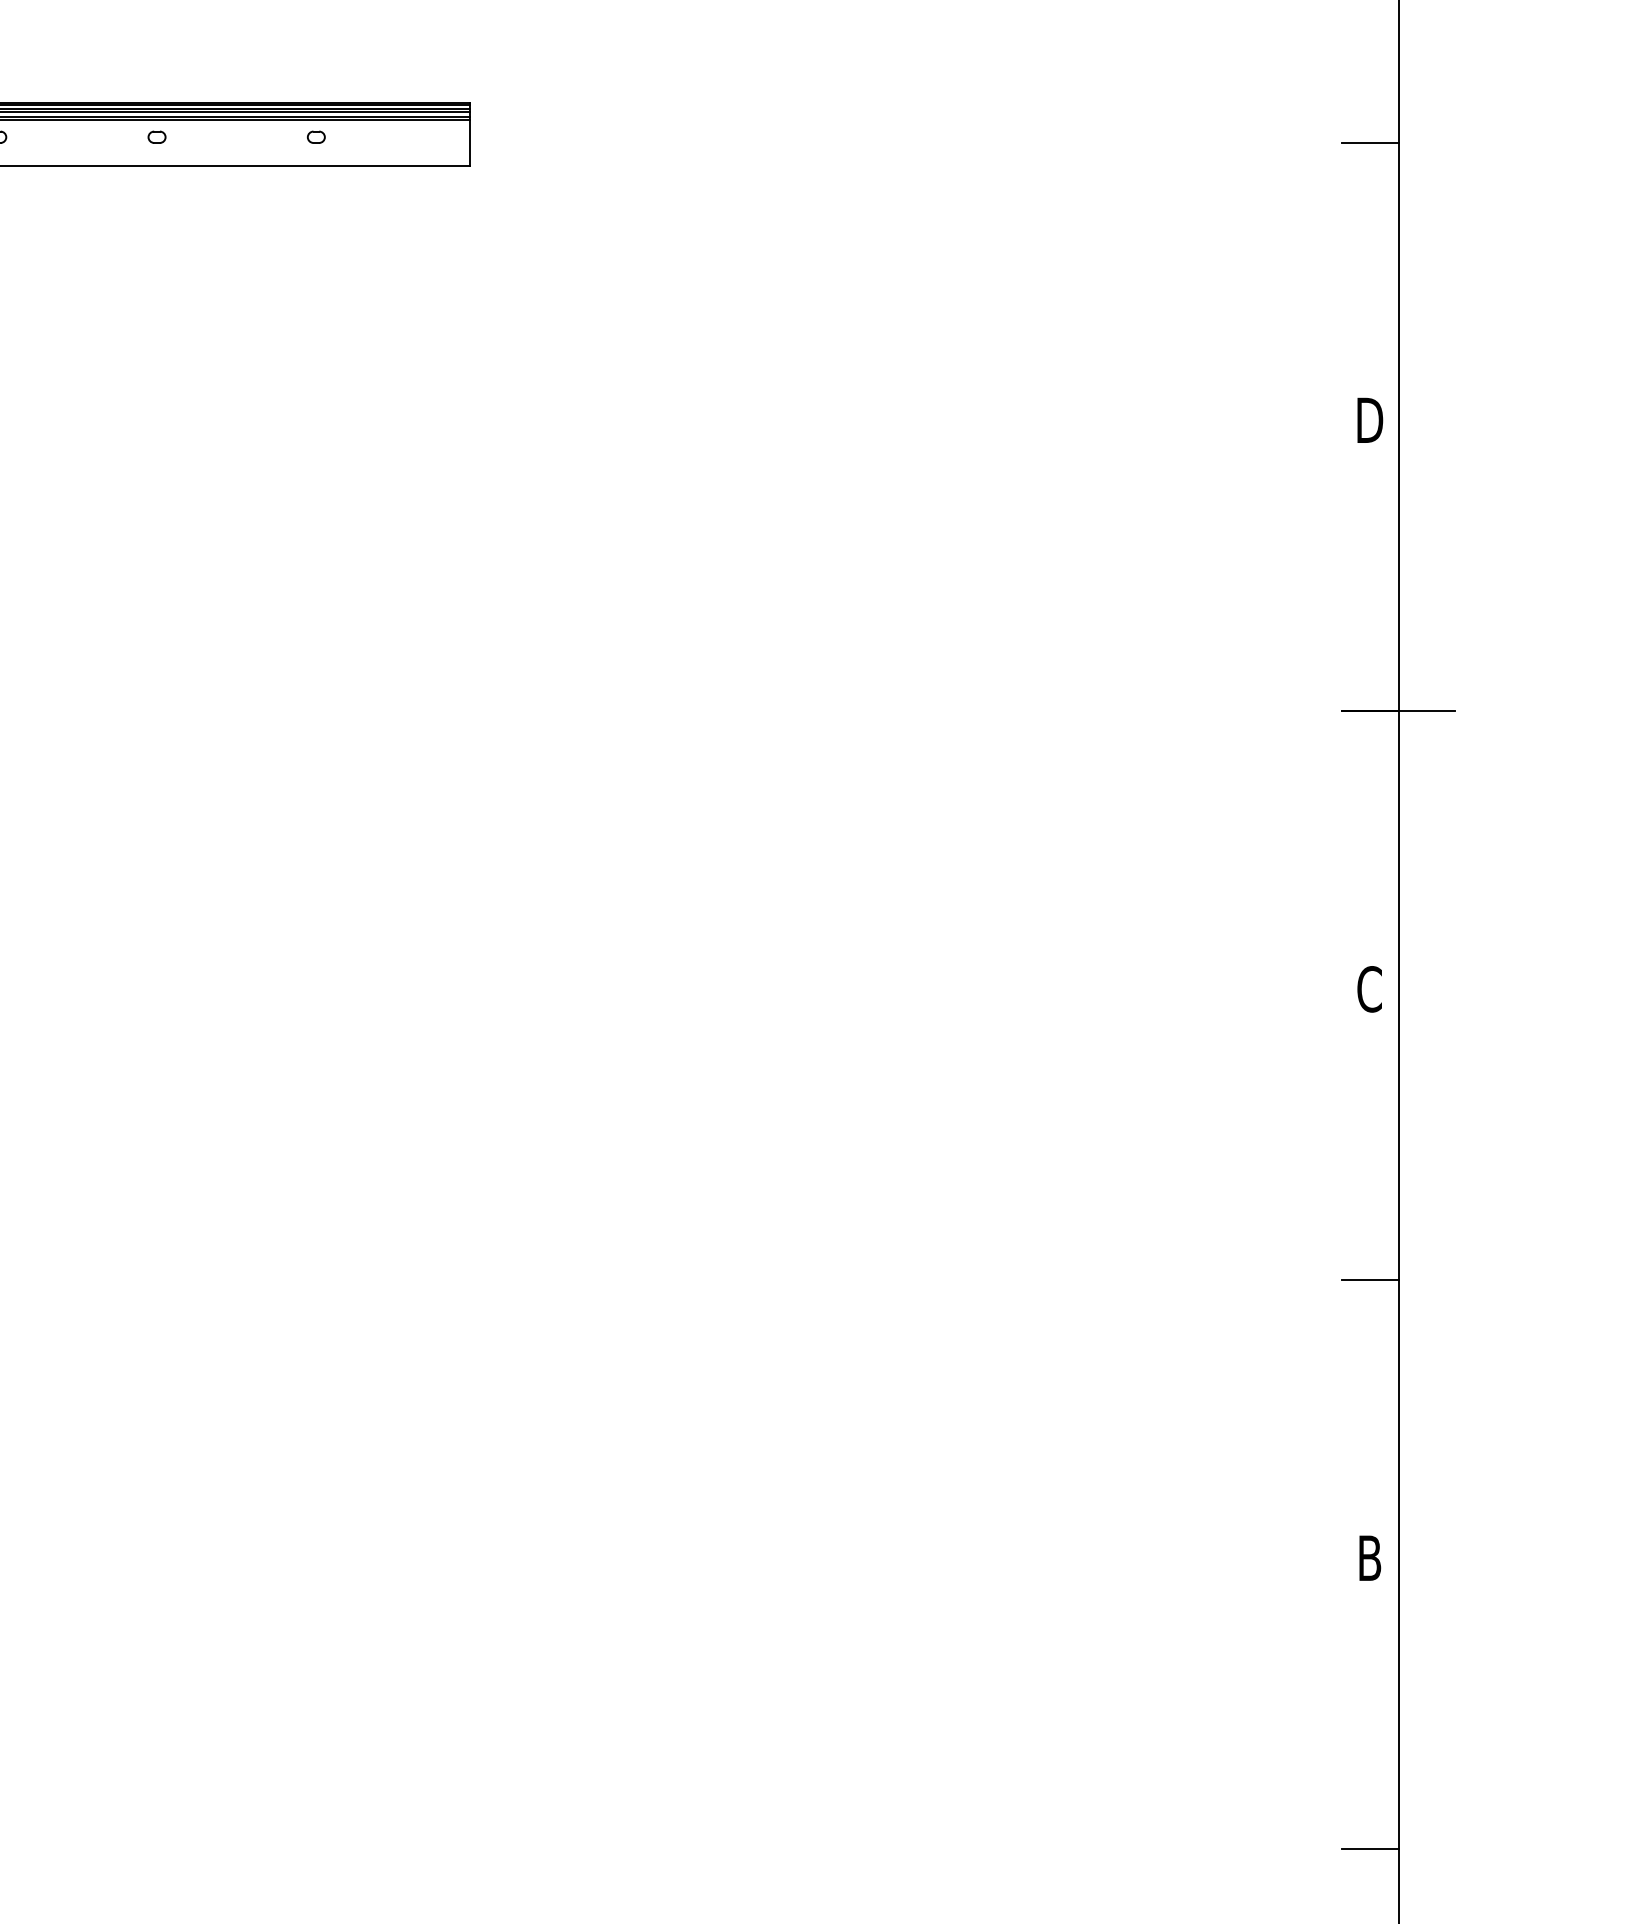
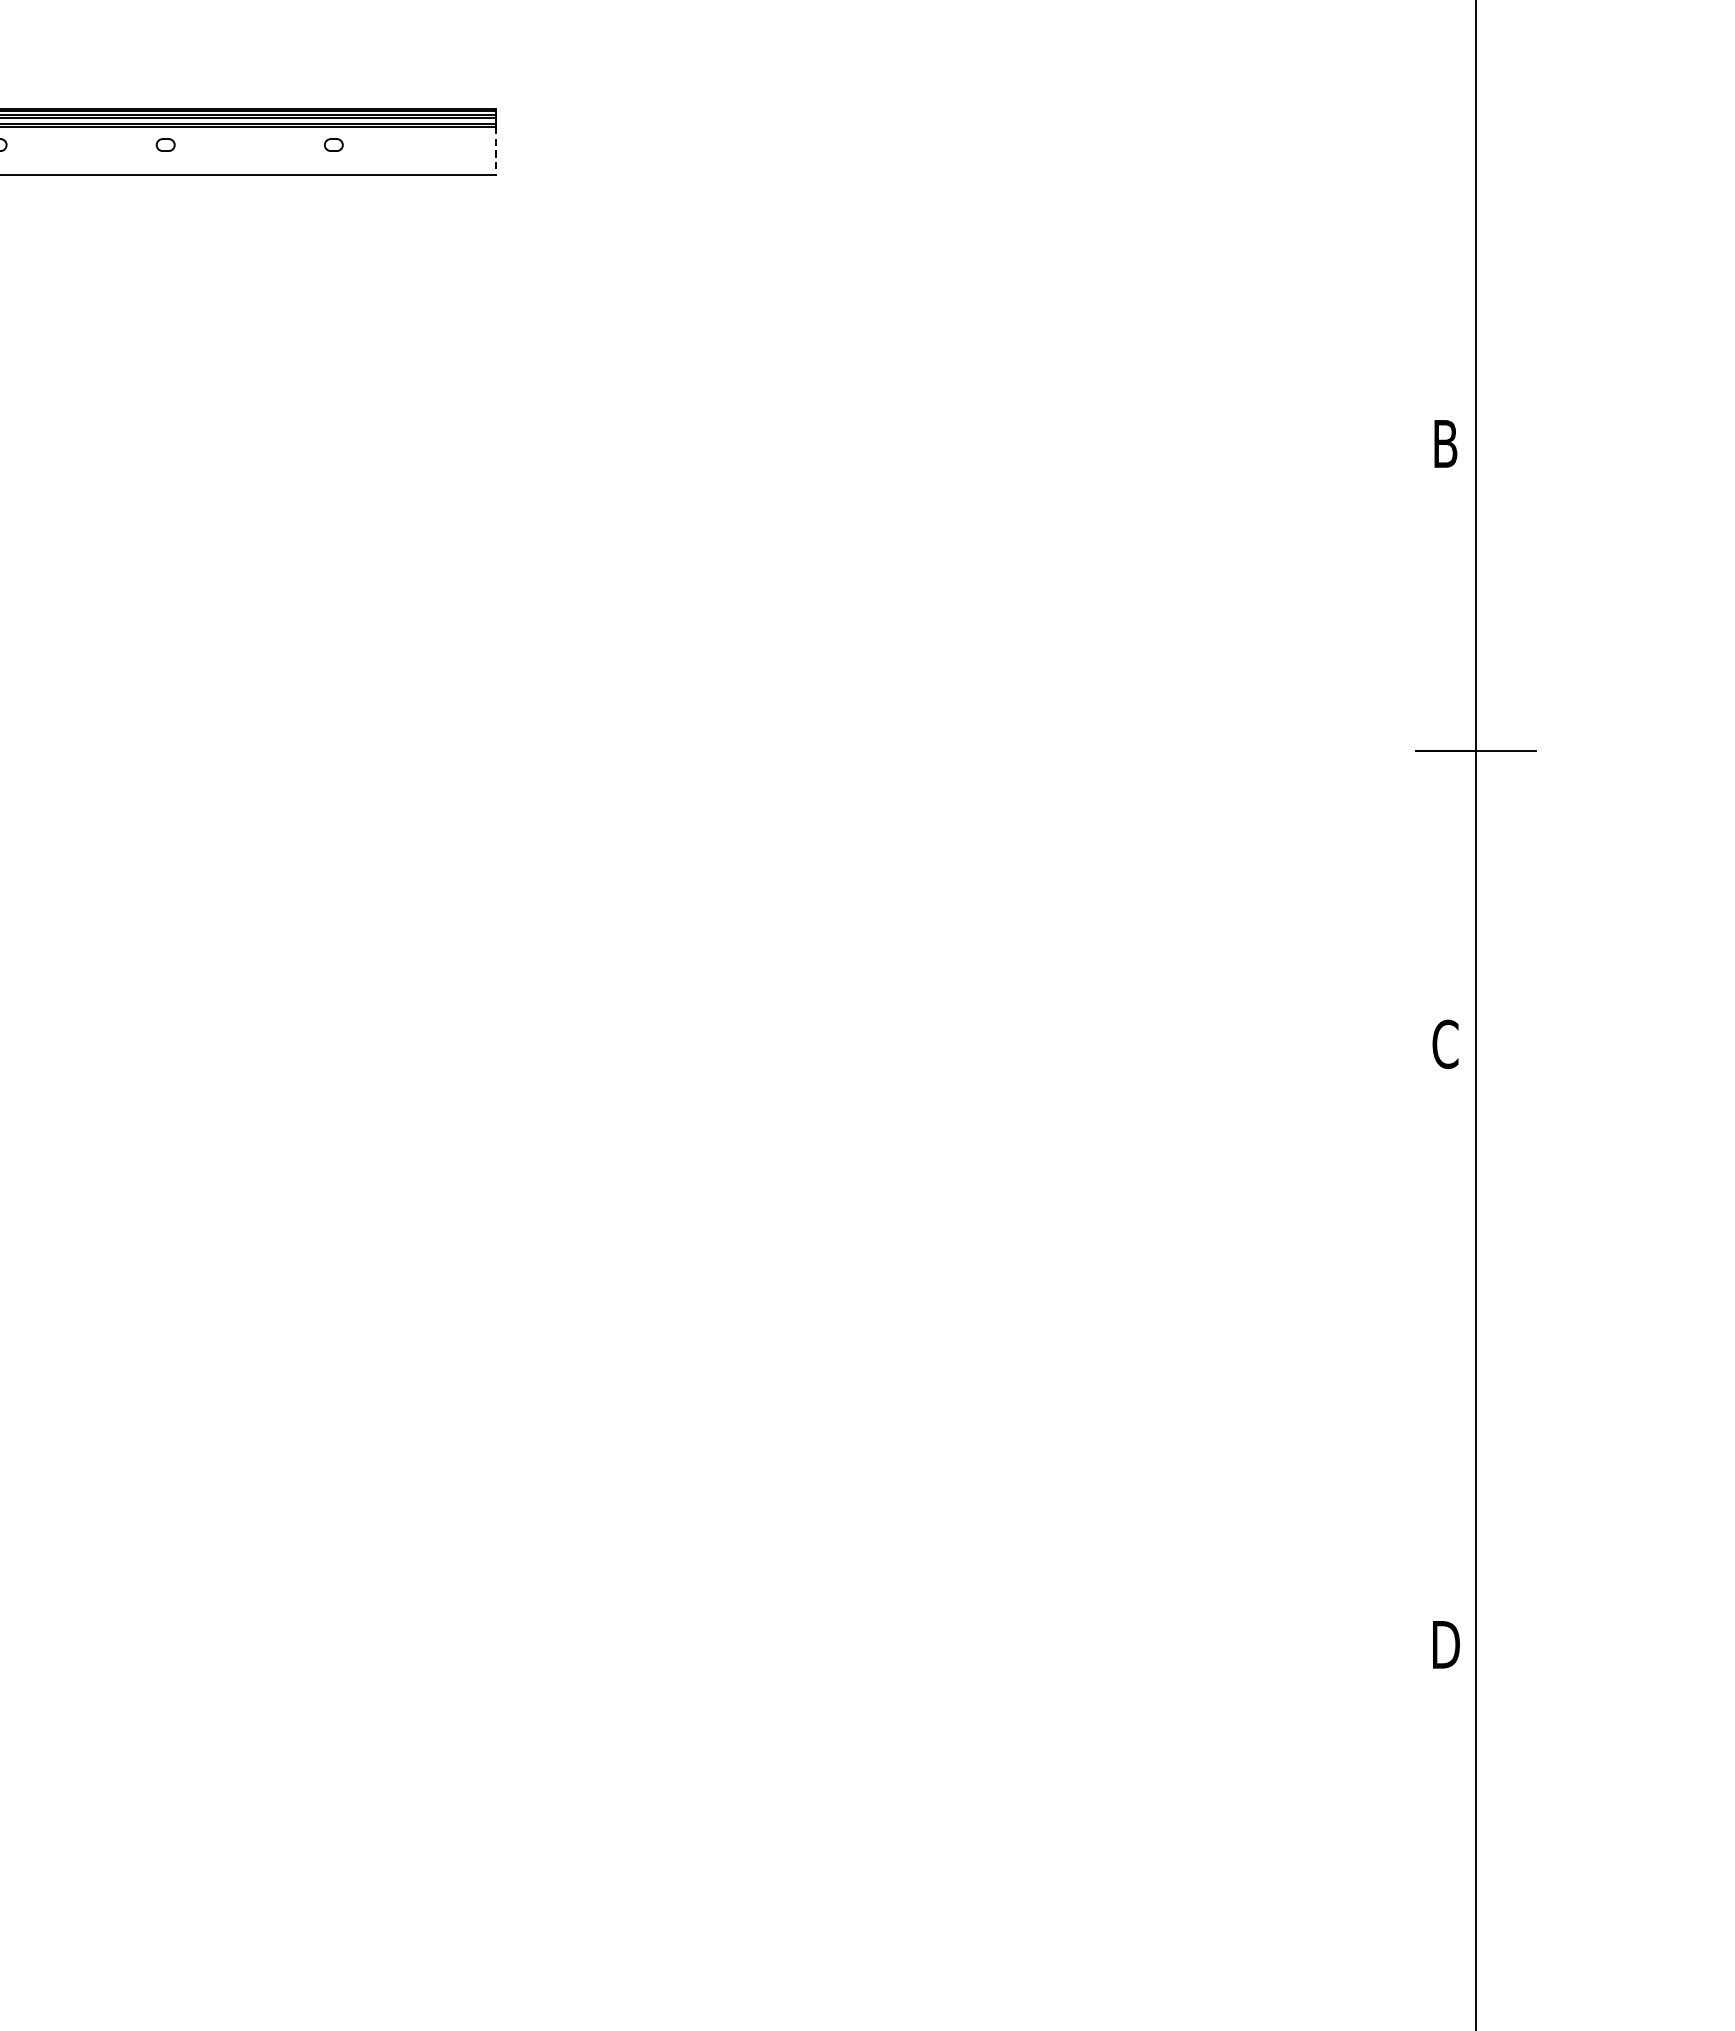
line: (469, 142) -> (495, 150), solid -> dashed
line: (1369, 142) -> (1445, 150), removed
text: (1370, 419) -> (1446, 442), D -> B
line: (1369, 1280) -> (1445, 1351), removed
text: (1370, 1557) -> (1446, 1643), B -> D
line: (1369, 1849) -> (1445, 1952), removed

